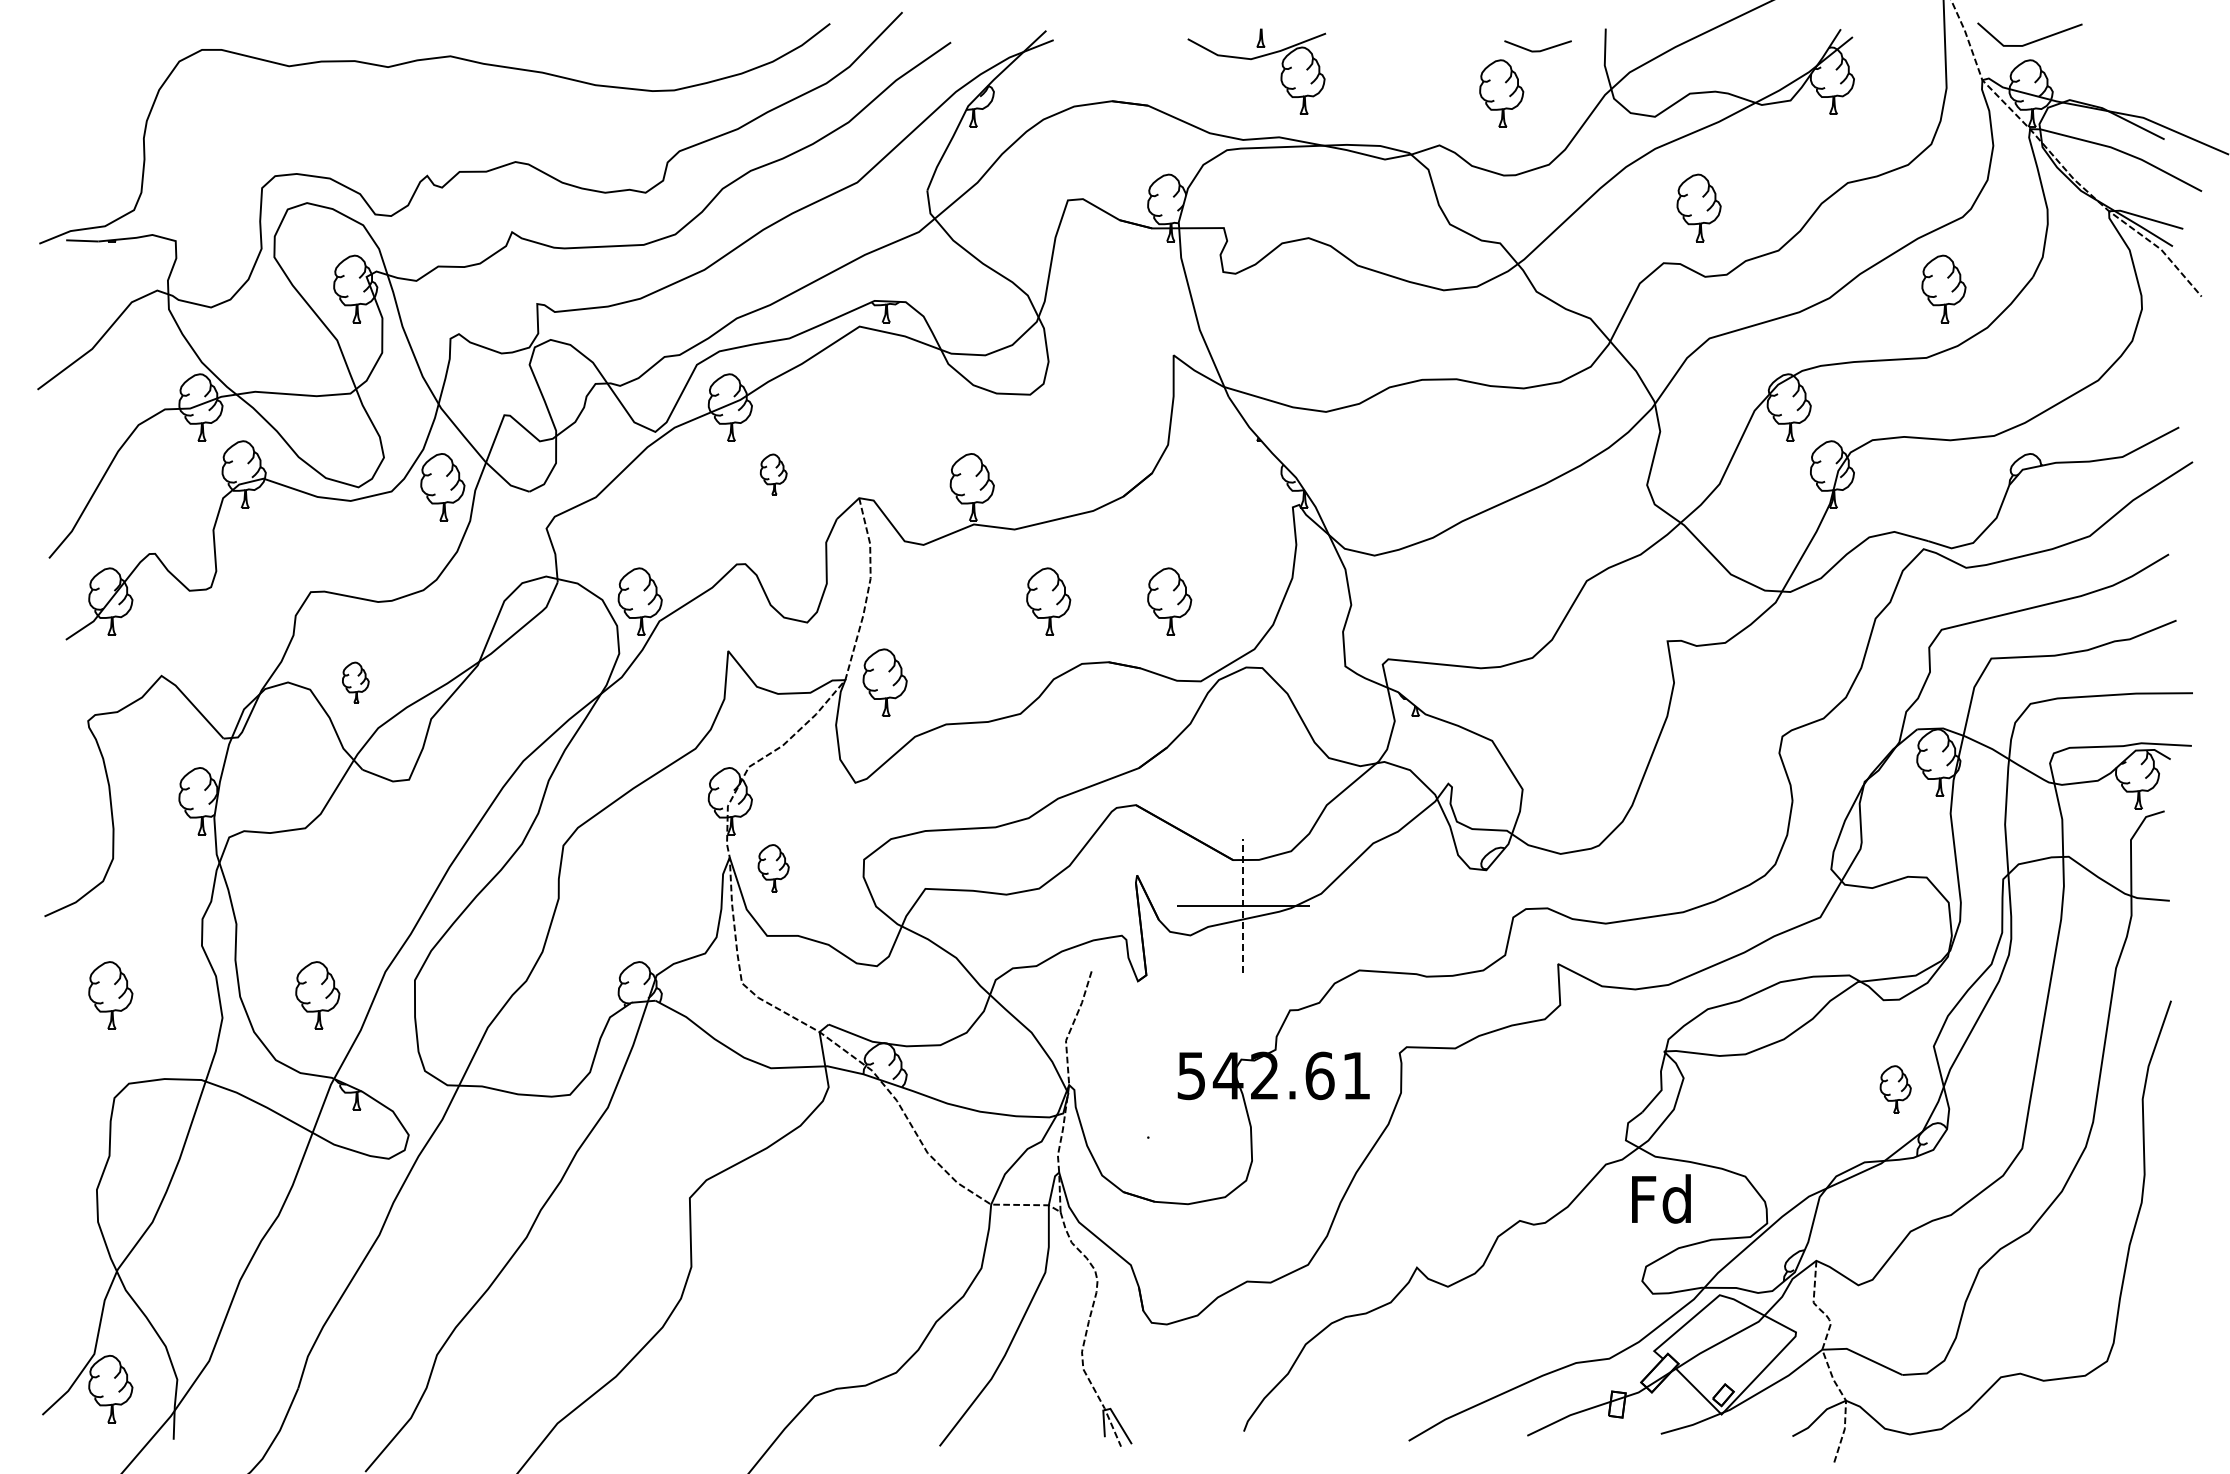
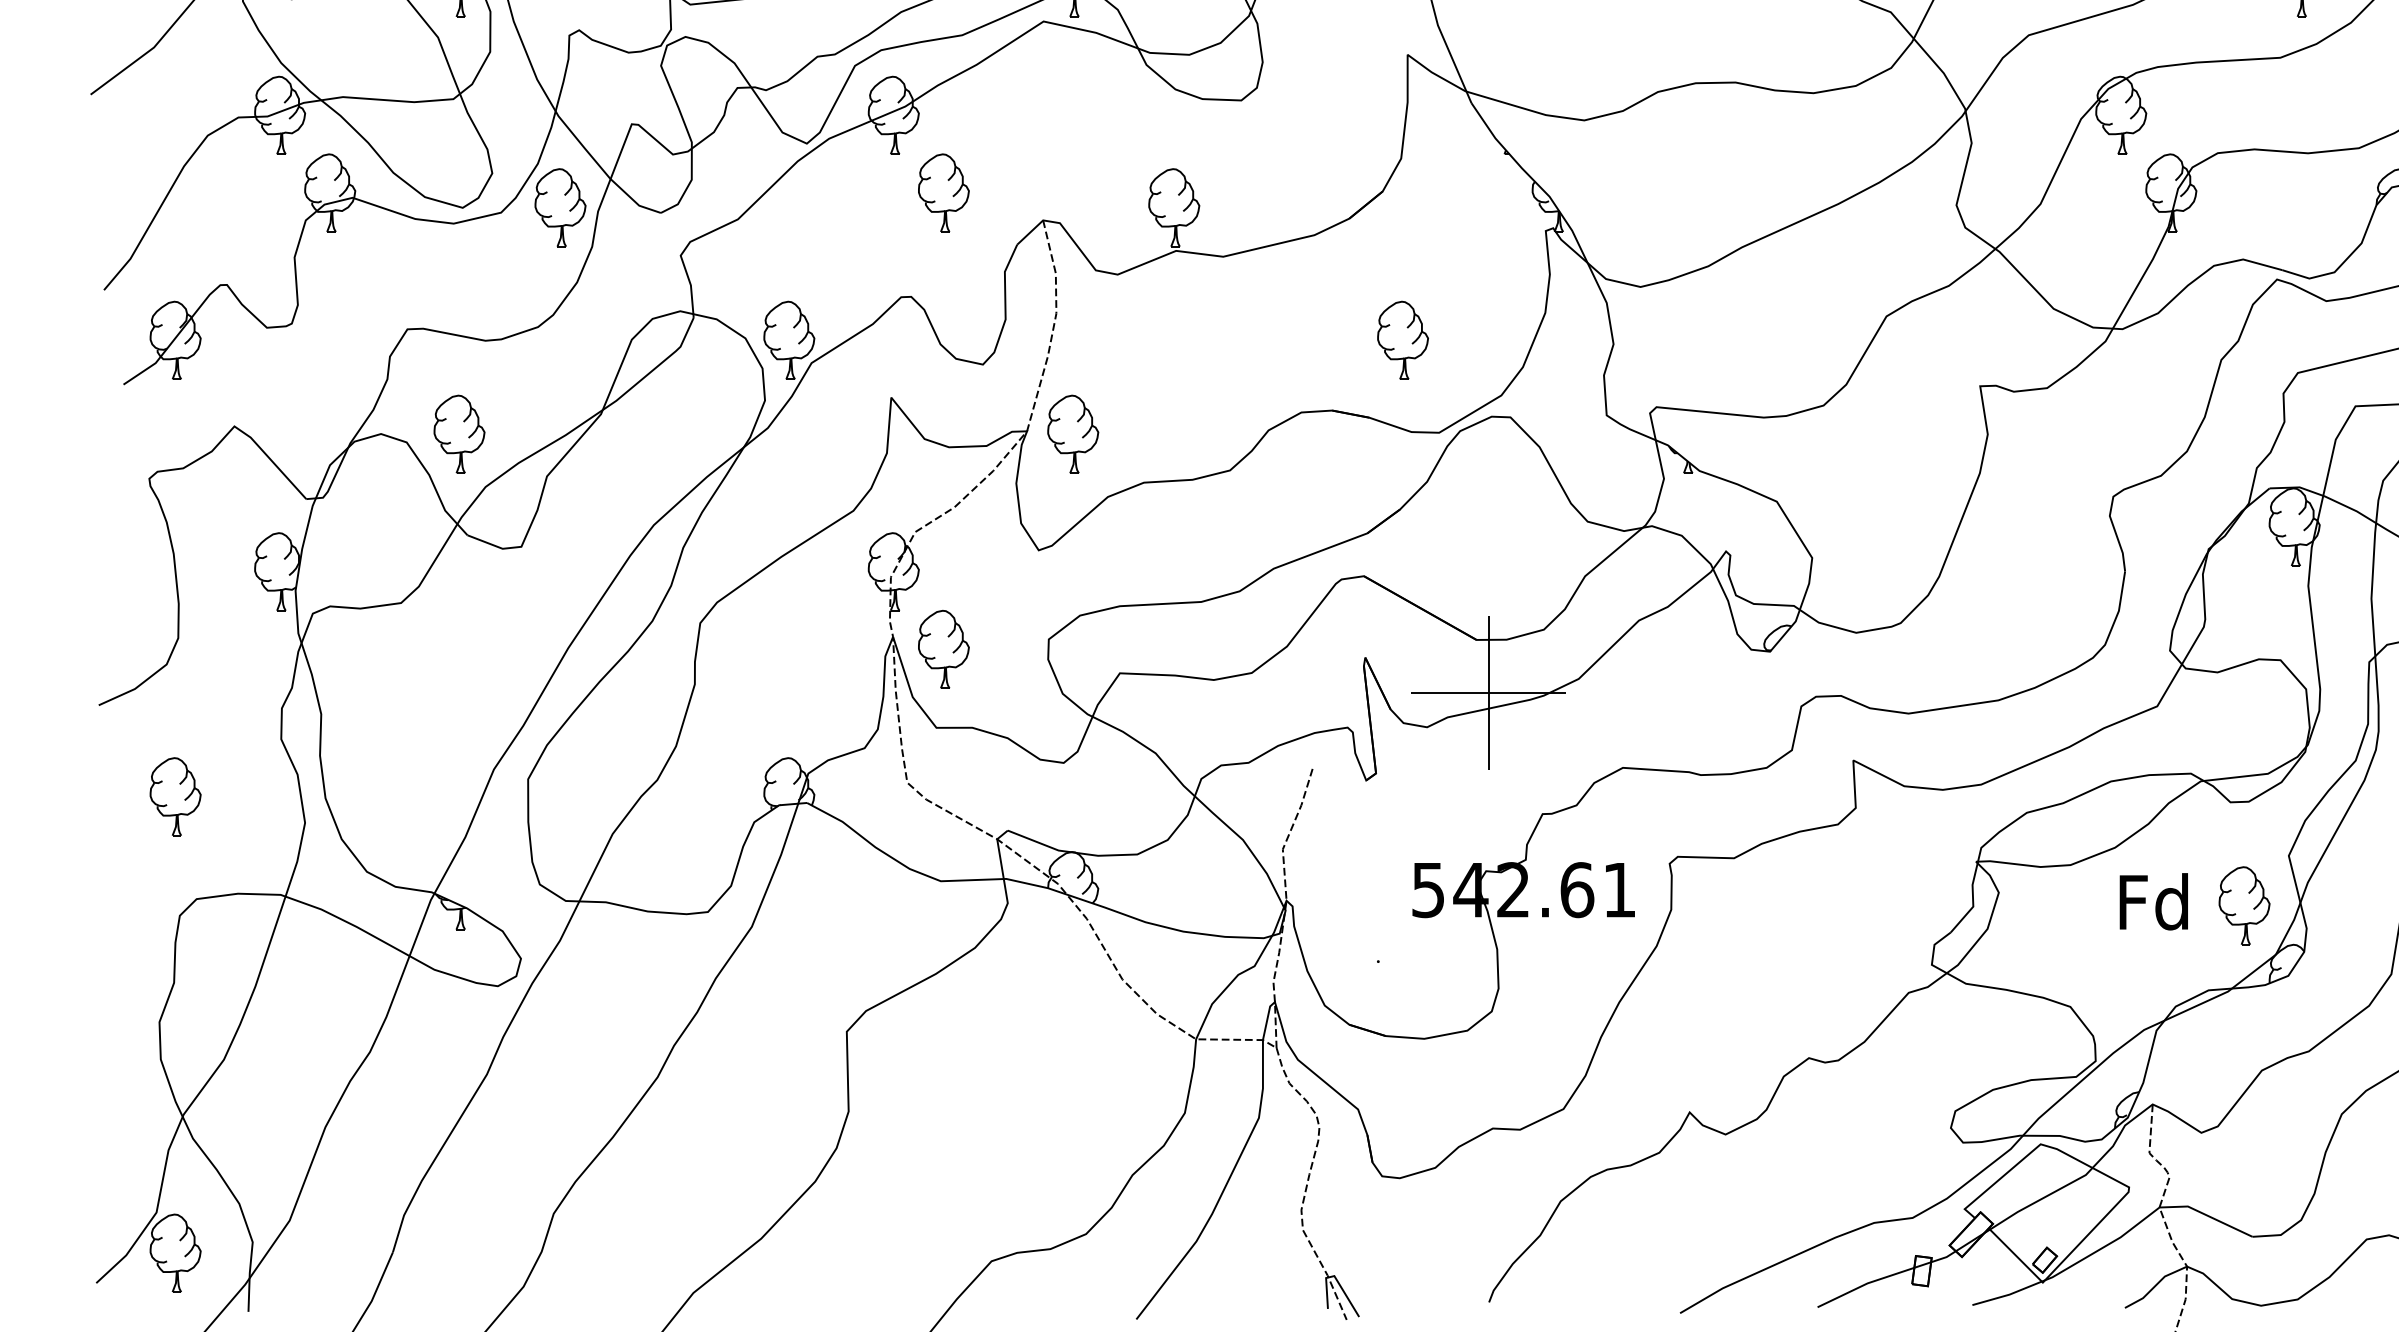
part: (773, 474) -> (943, 192), size x1.67
part: (1048, 601) -> (1262, 340), removed
part: (355, 682) -> (459, 434), size x1.67
part: (773, 868) -> (943, 649), size x1.43
line: (1243, 905) -> (1488, 692), dashed -> solid
part: (317, 995) -> (415, 796), removed
part: (1895, 1089) -> (2244, 905), size x1.43
text: (1661, 1198) -> (2153, 901), moved

